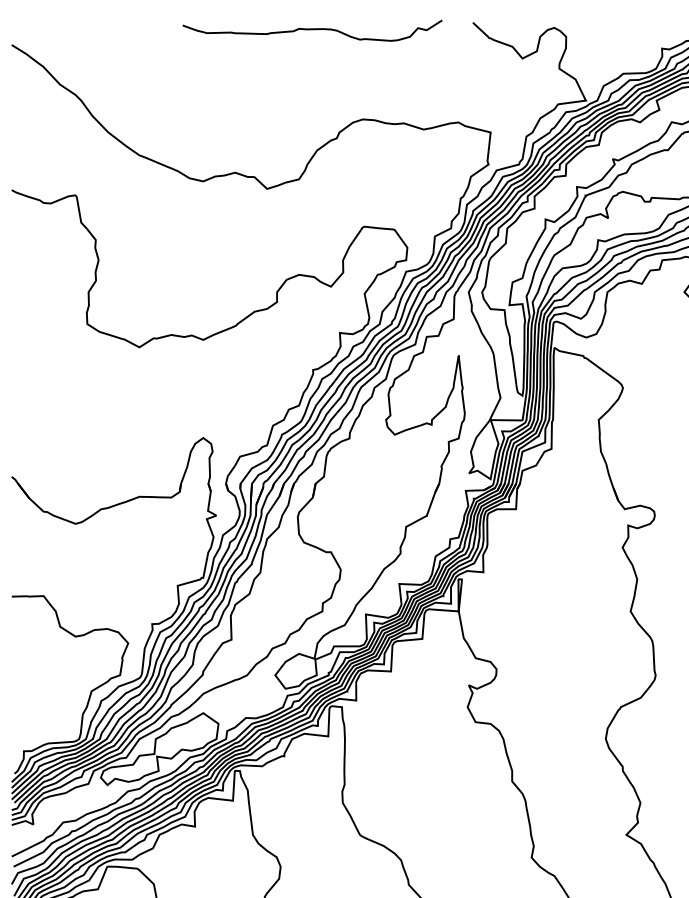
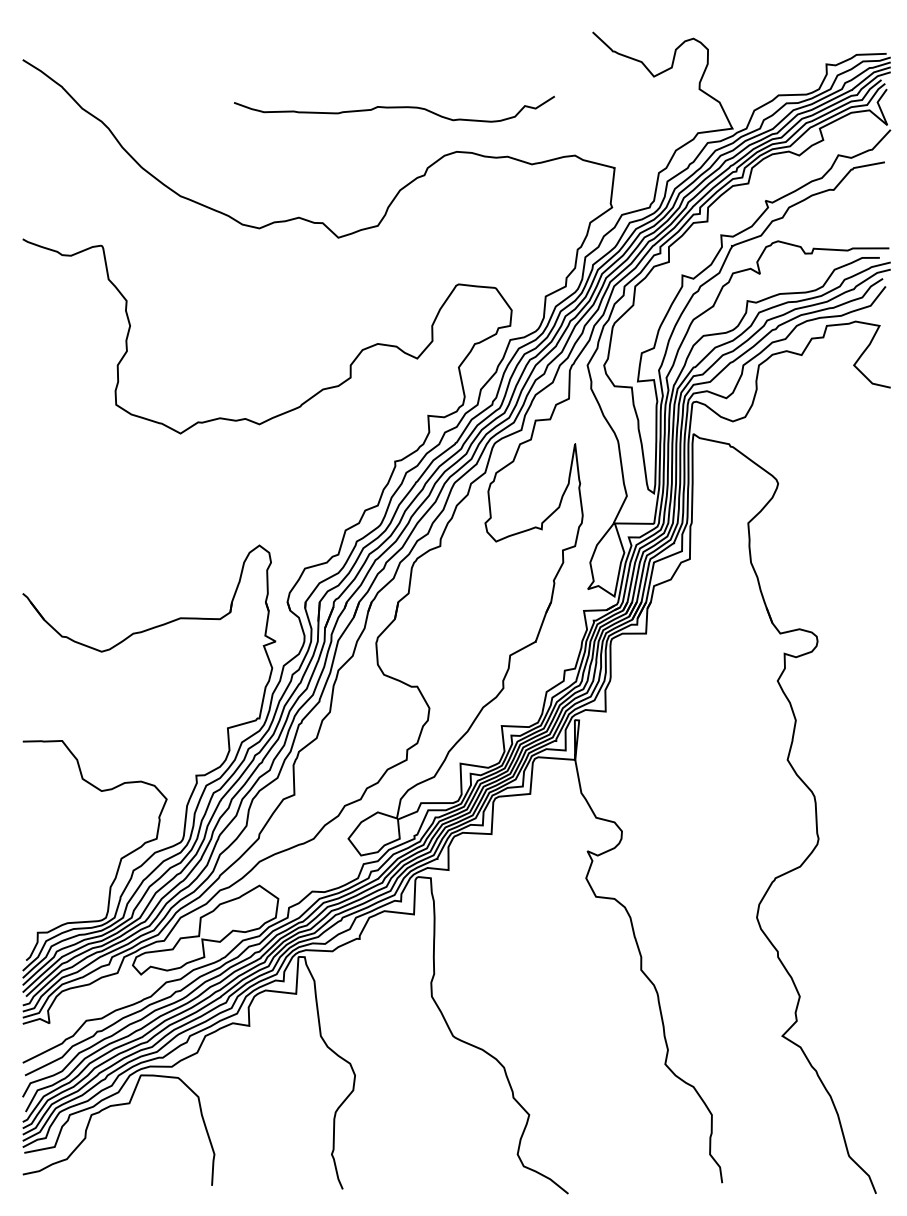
curve: (312, 30) -> (394, 108), moved

